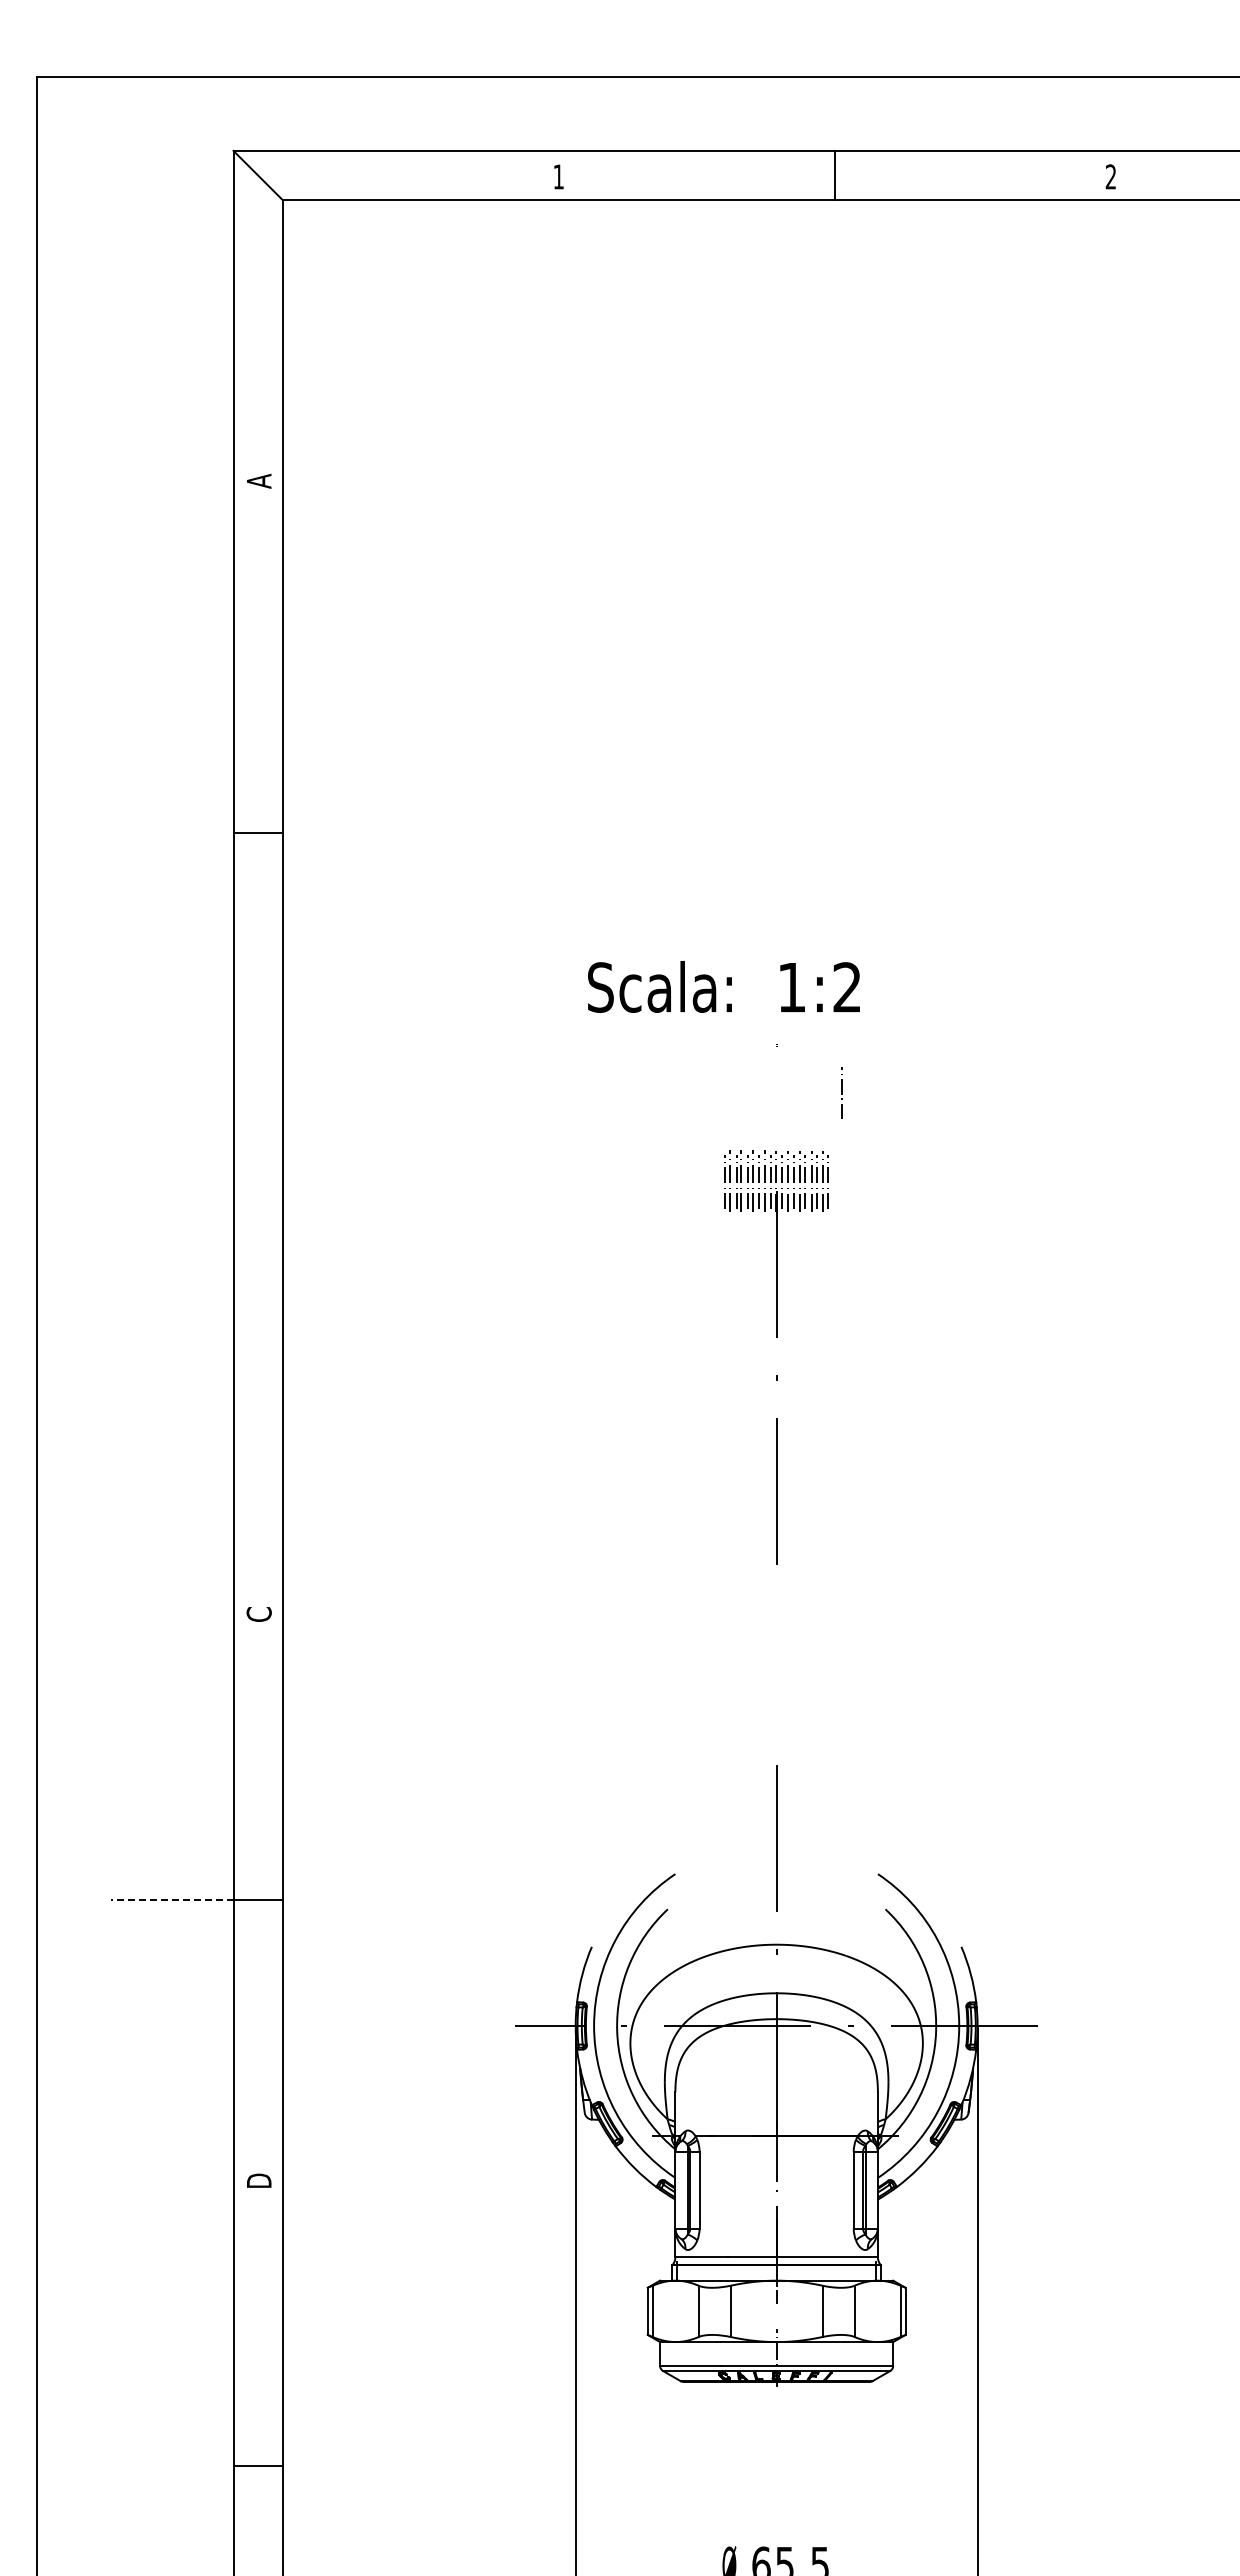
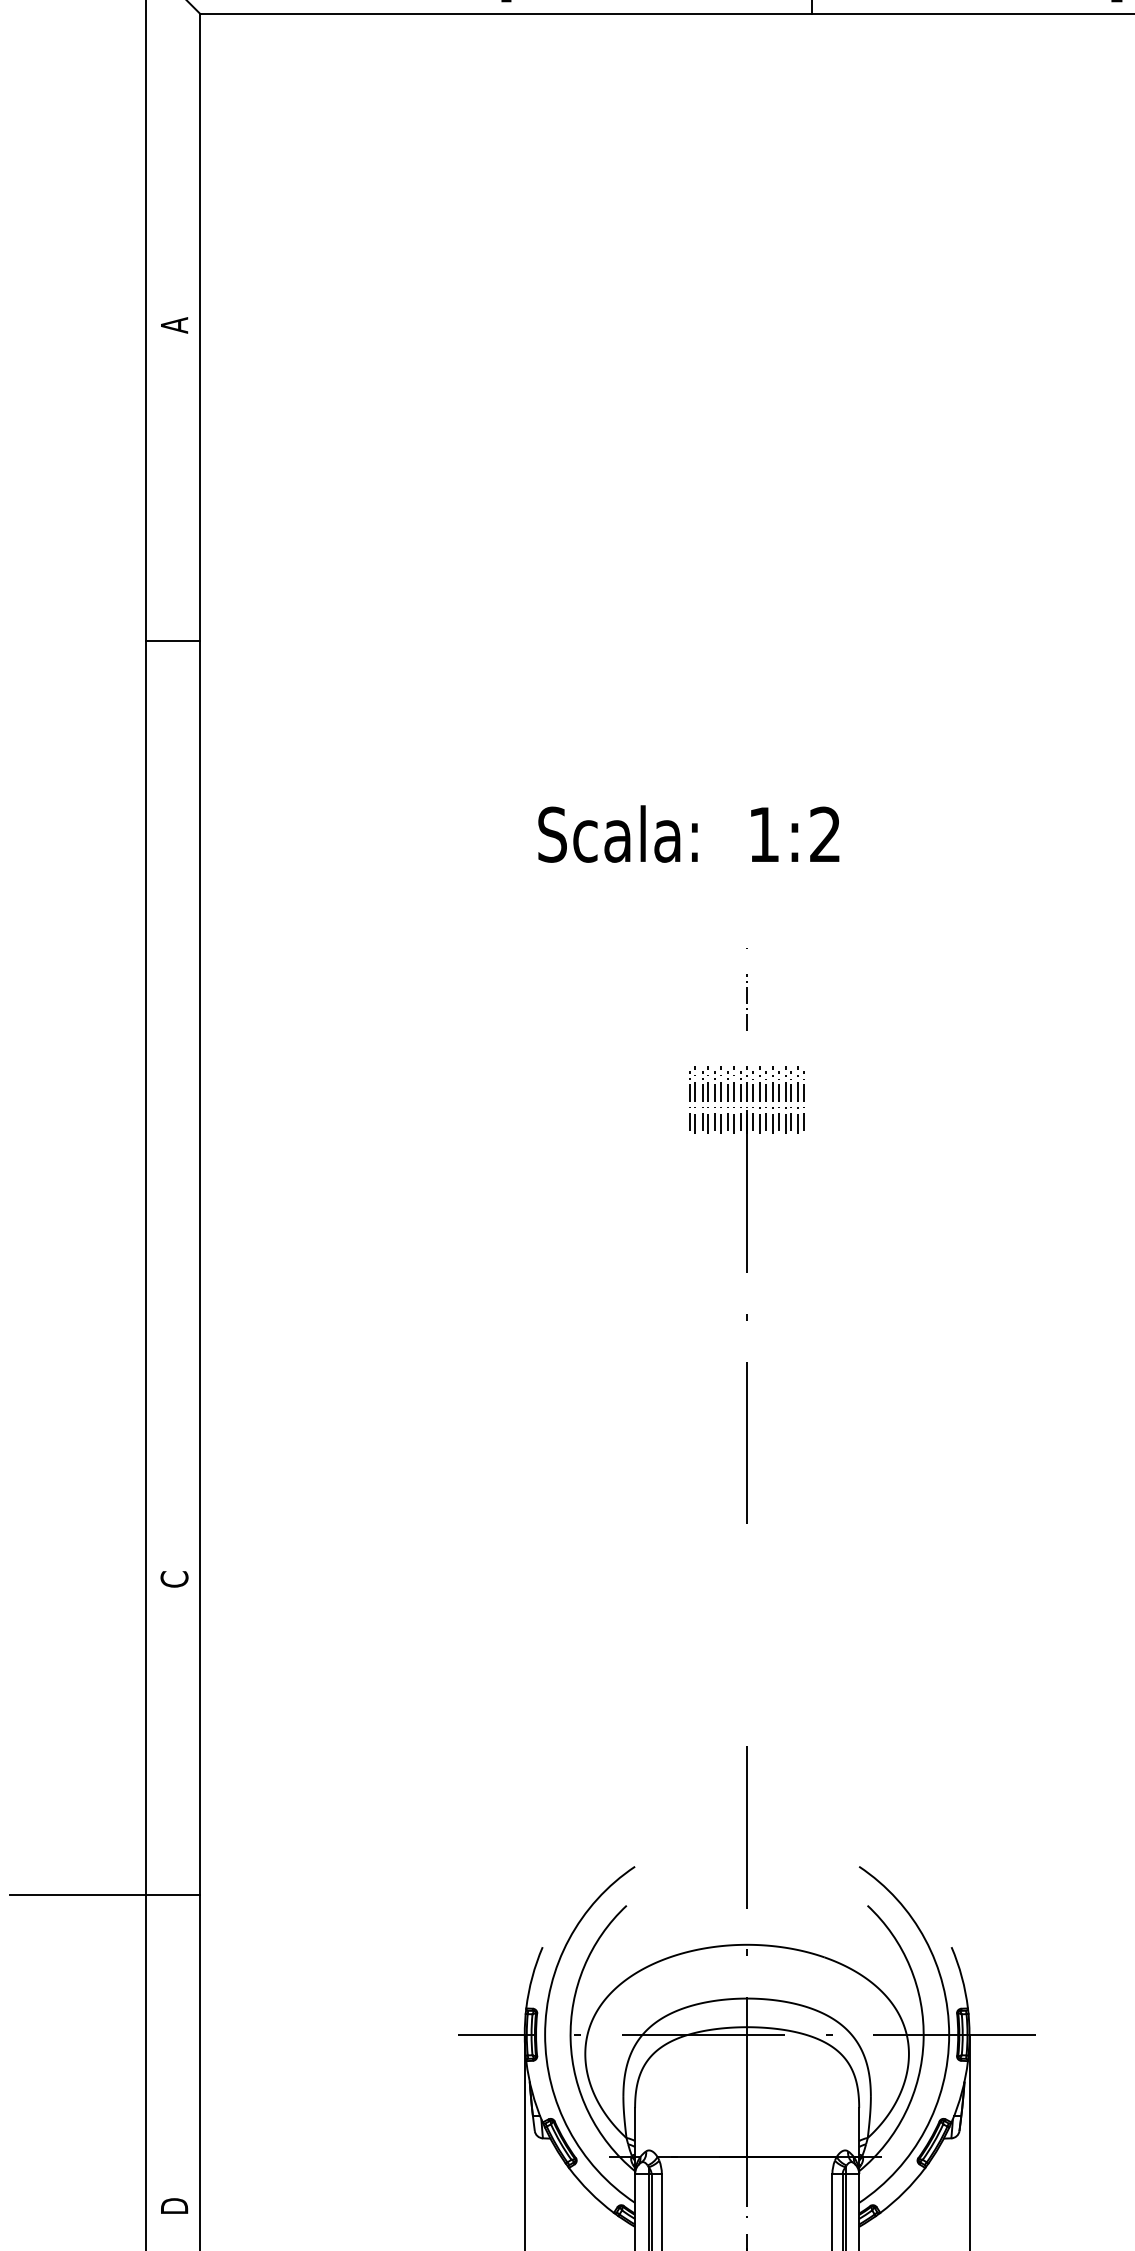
line: (257, 832) -> (172, 641), moved
text: (723, 986) -> (688, 833), moved
line: (841, 1092) -> (746, 1001), moved
line: (171, 1899) -> (77, 1894), dashed -> solid

